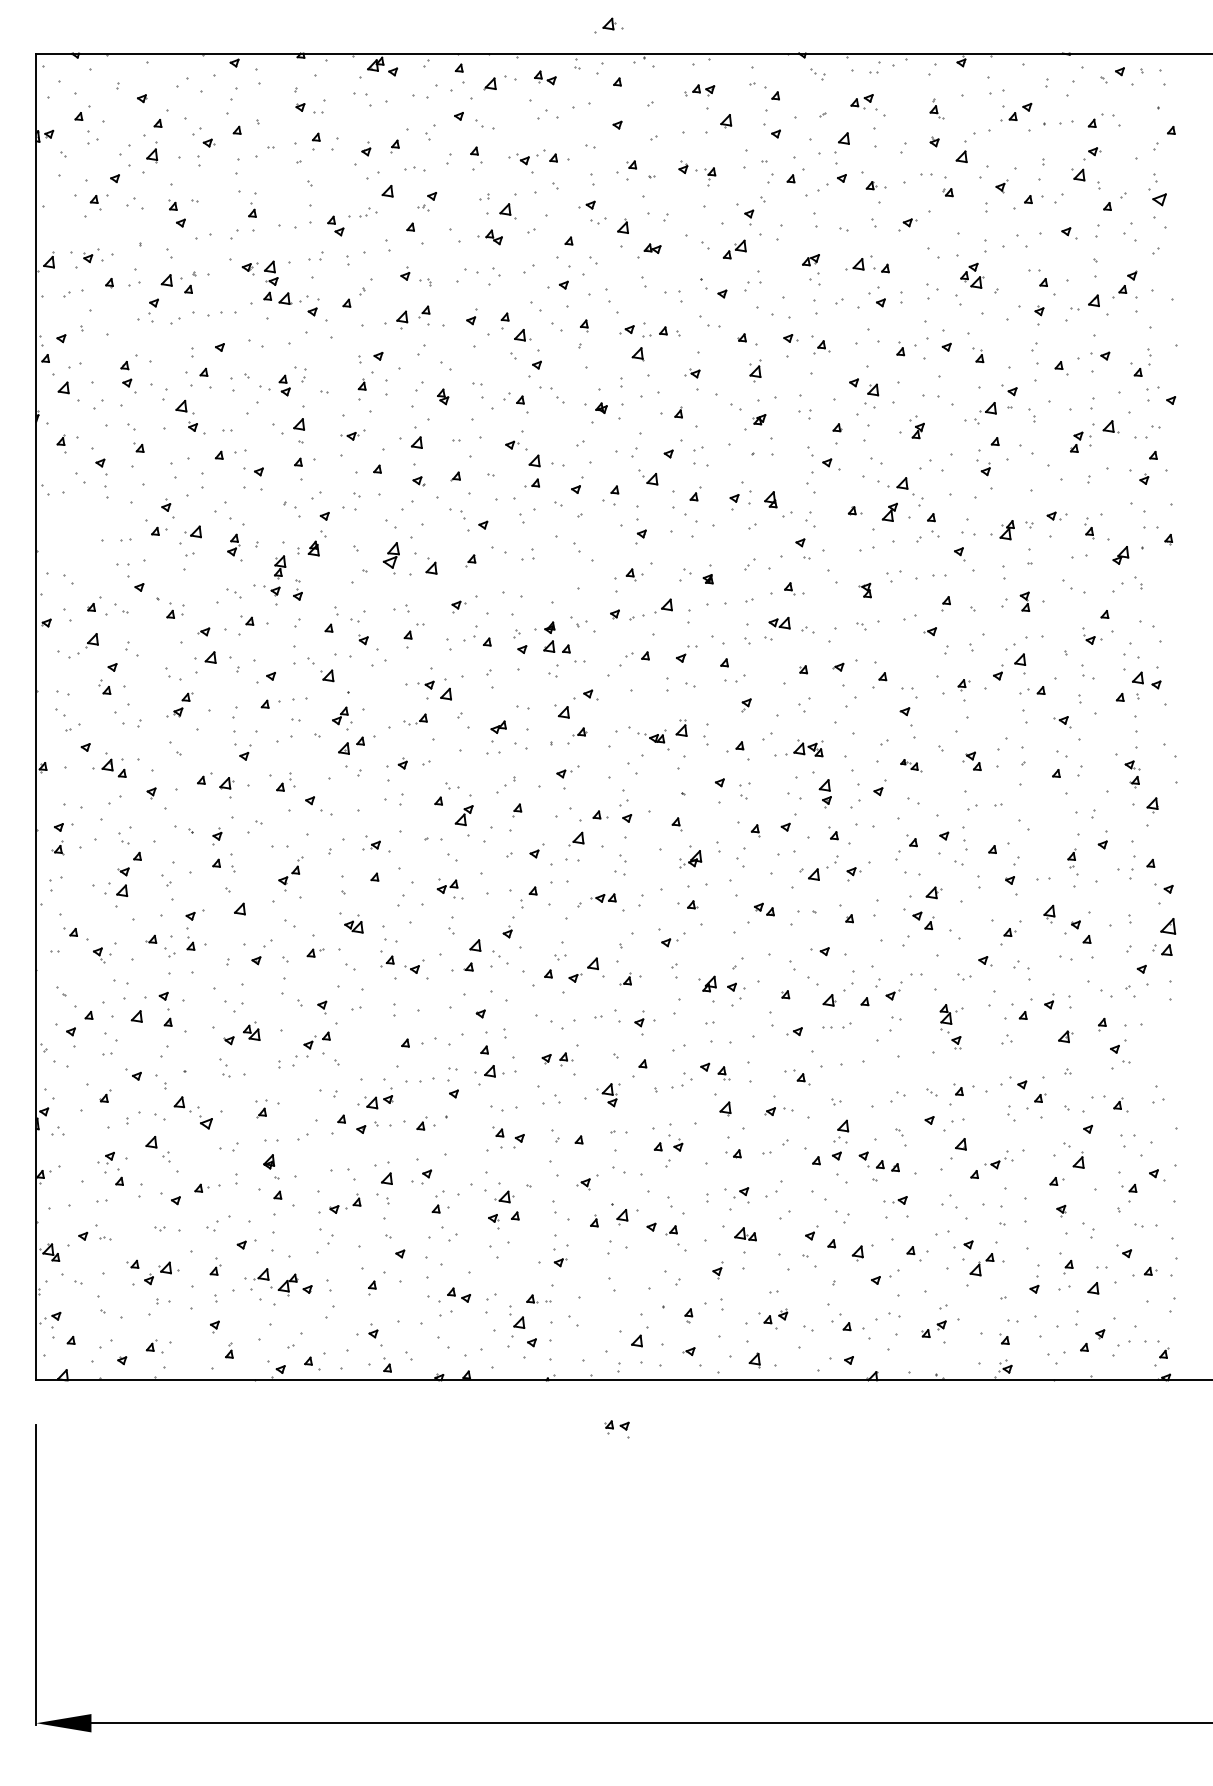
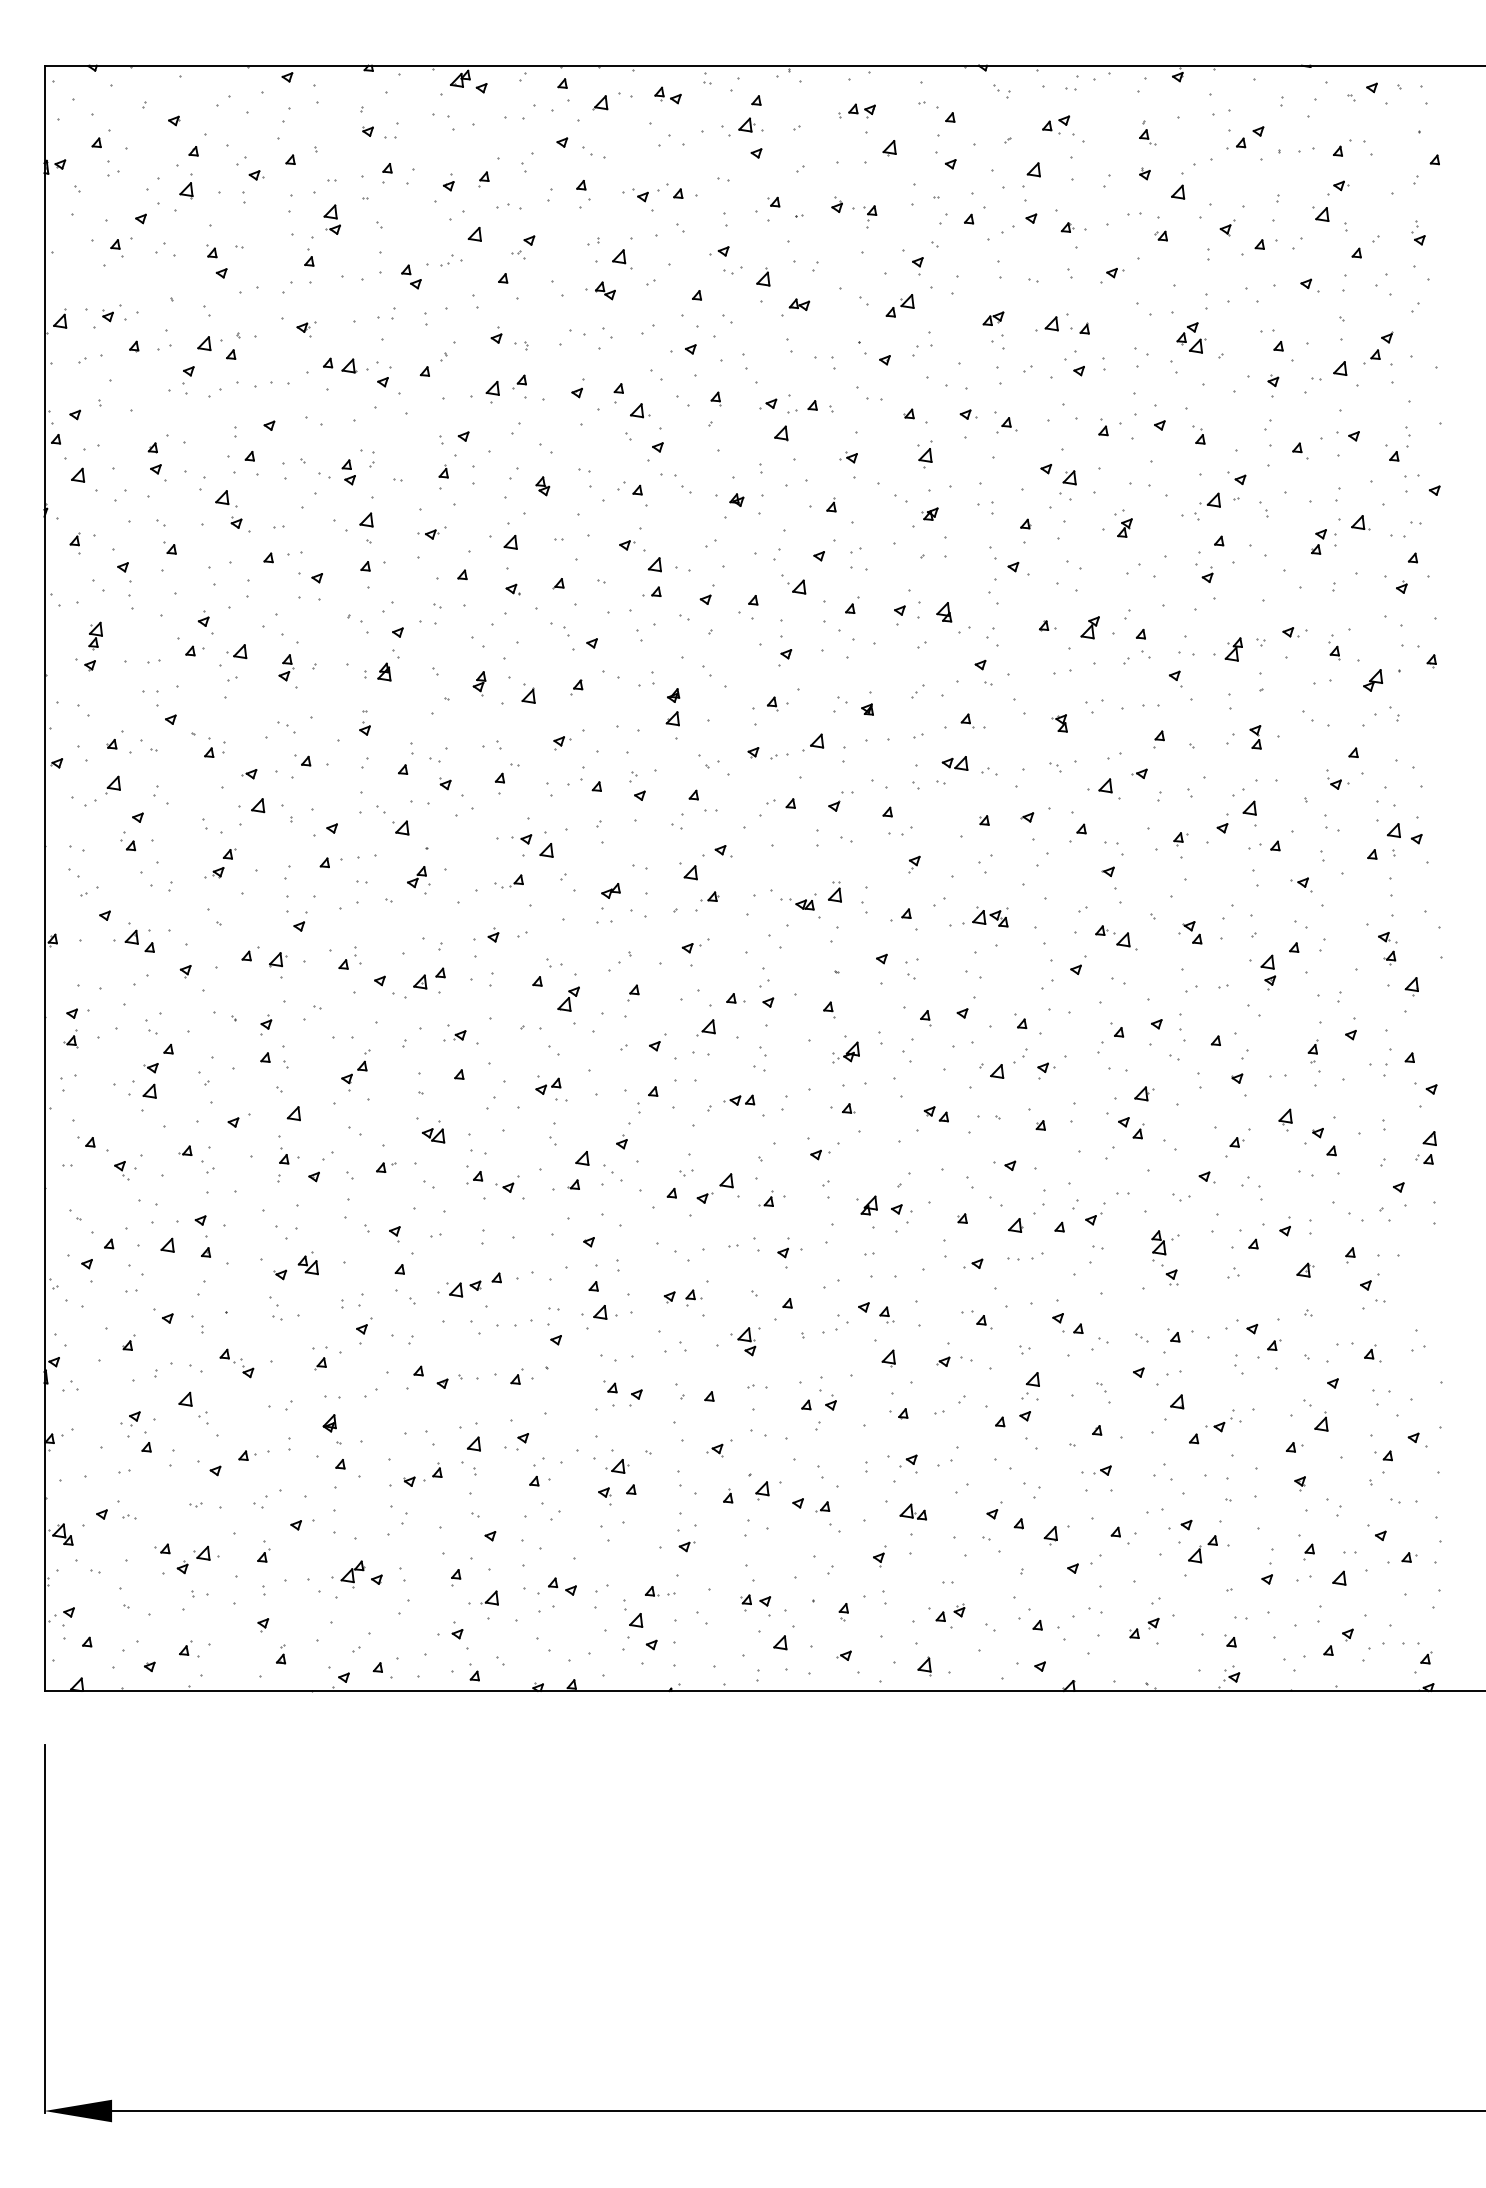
part: (608, 25) -> (745, 126), moved
part: (1157, 189) -> (1417, 232), size x0.62
part: (271, 272) -> (332, 218), moved
part: (900, 486) -> (1103, 789), moved
part: (391, 557) -> (479, 683), size x0.62
part: (274, 575) -> (88, 646), moved
part: (549, 636) -> (673, 706), moved
part: (351, 745) -> (429, 978), moved
part: (910, 765) -> (1115, 937), size x1.67
part: (824, 793) -> (1267, 972), moved
part: (1164, 936) -> (1426, 1147), size x0.71
part: (190, 938) -> (283, 1149), moved
part: (309, 1046) -> (363, 1331), moved
part: (375, 1102) -> (460, 1289), moved
part: (193, 1112) -> (237, 1362), size x0.71
part: (871, 1160) -> (1067, 1323), moved
part: (256, 1274) -> (483, 1598), moved
part: (616, 1429) -> (755, 1605), moved

